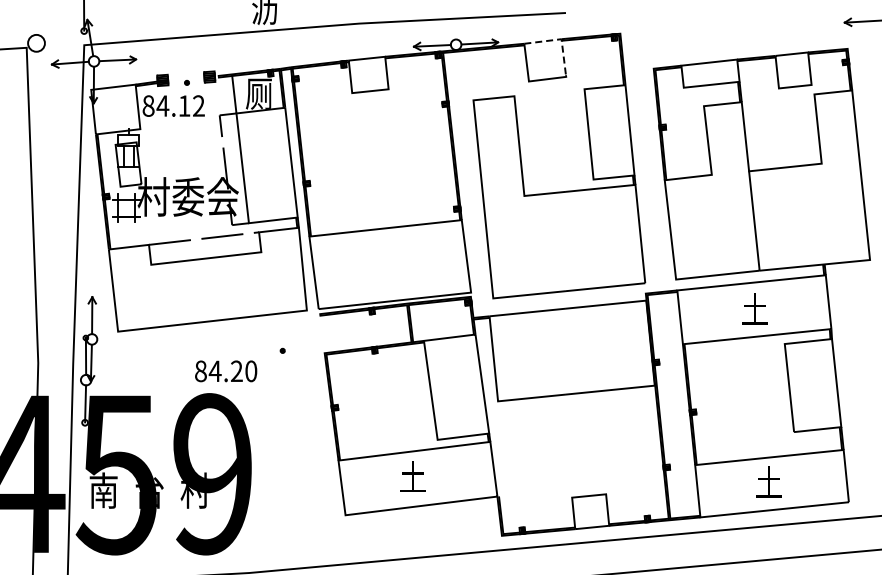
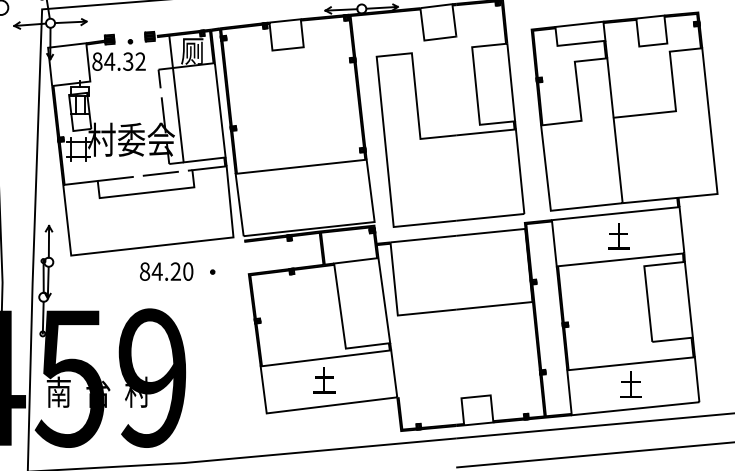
line: (561, 39) -> (452, 4), dashed -> solid
text: (184, 105) -> (128, 61), 84.12 -> 84.32
text: (226, 371) -> (166, 271), moved

